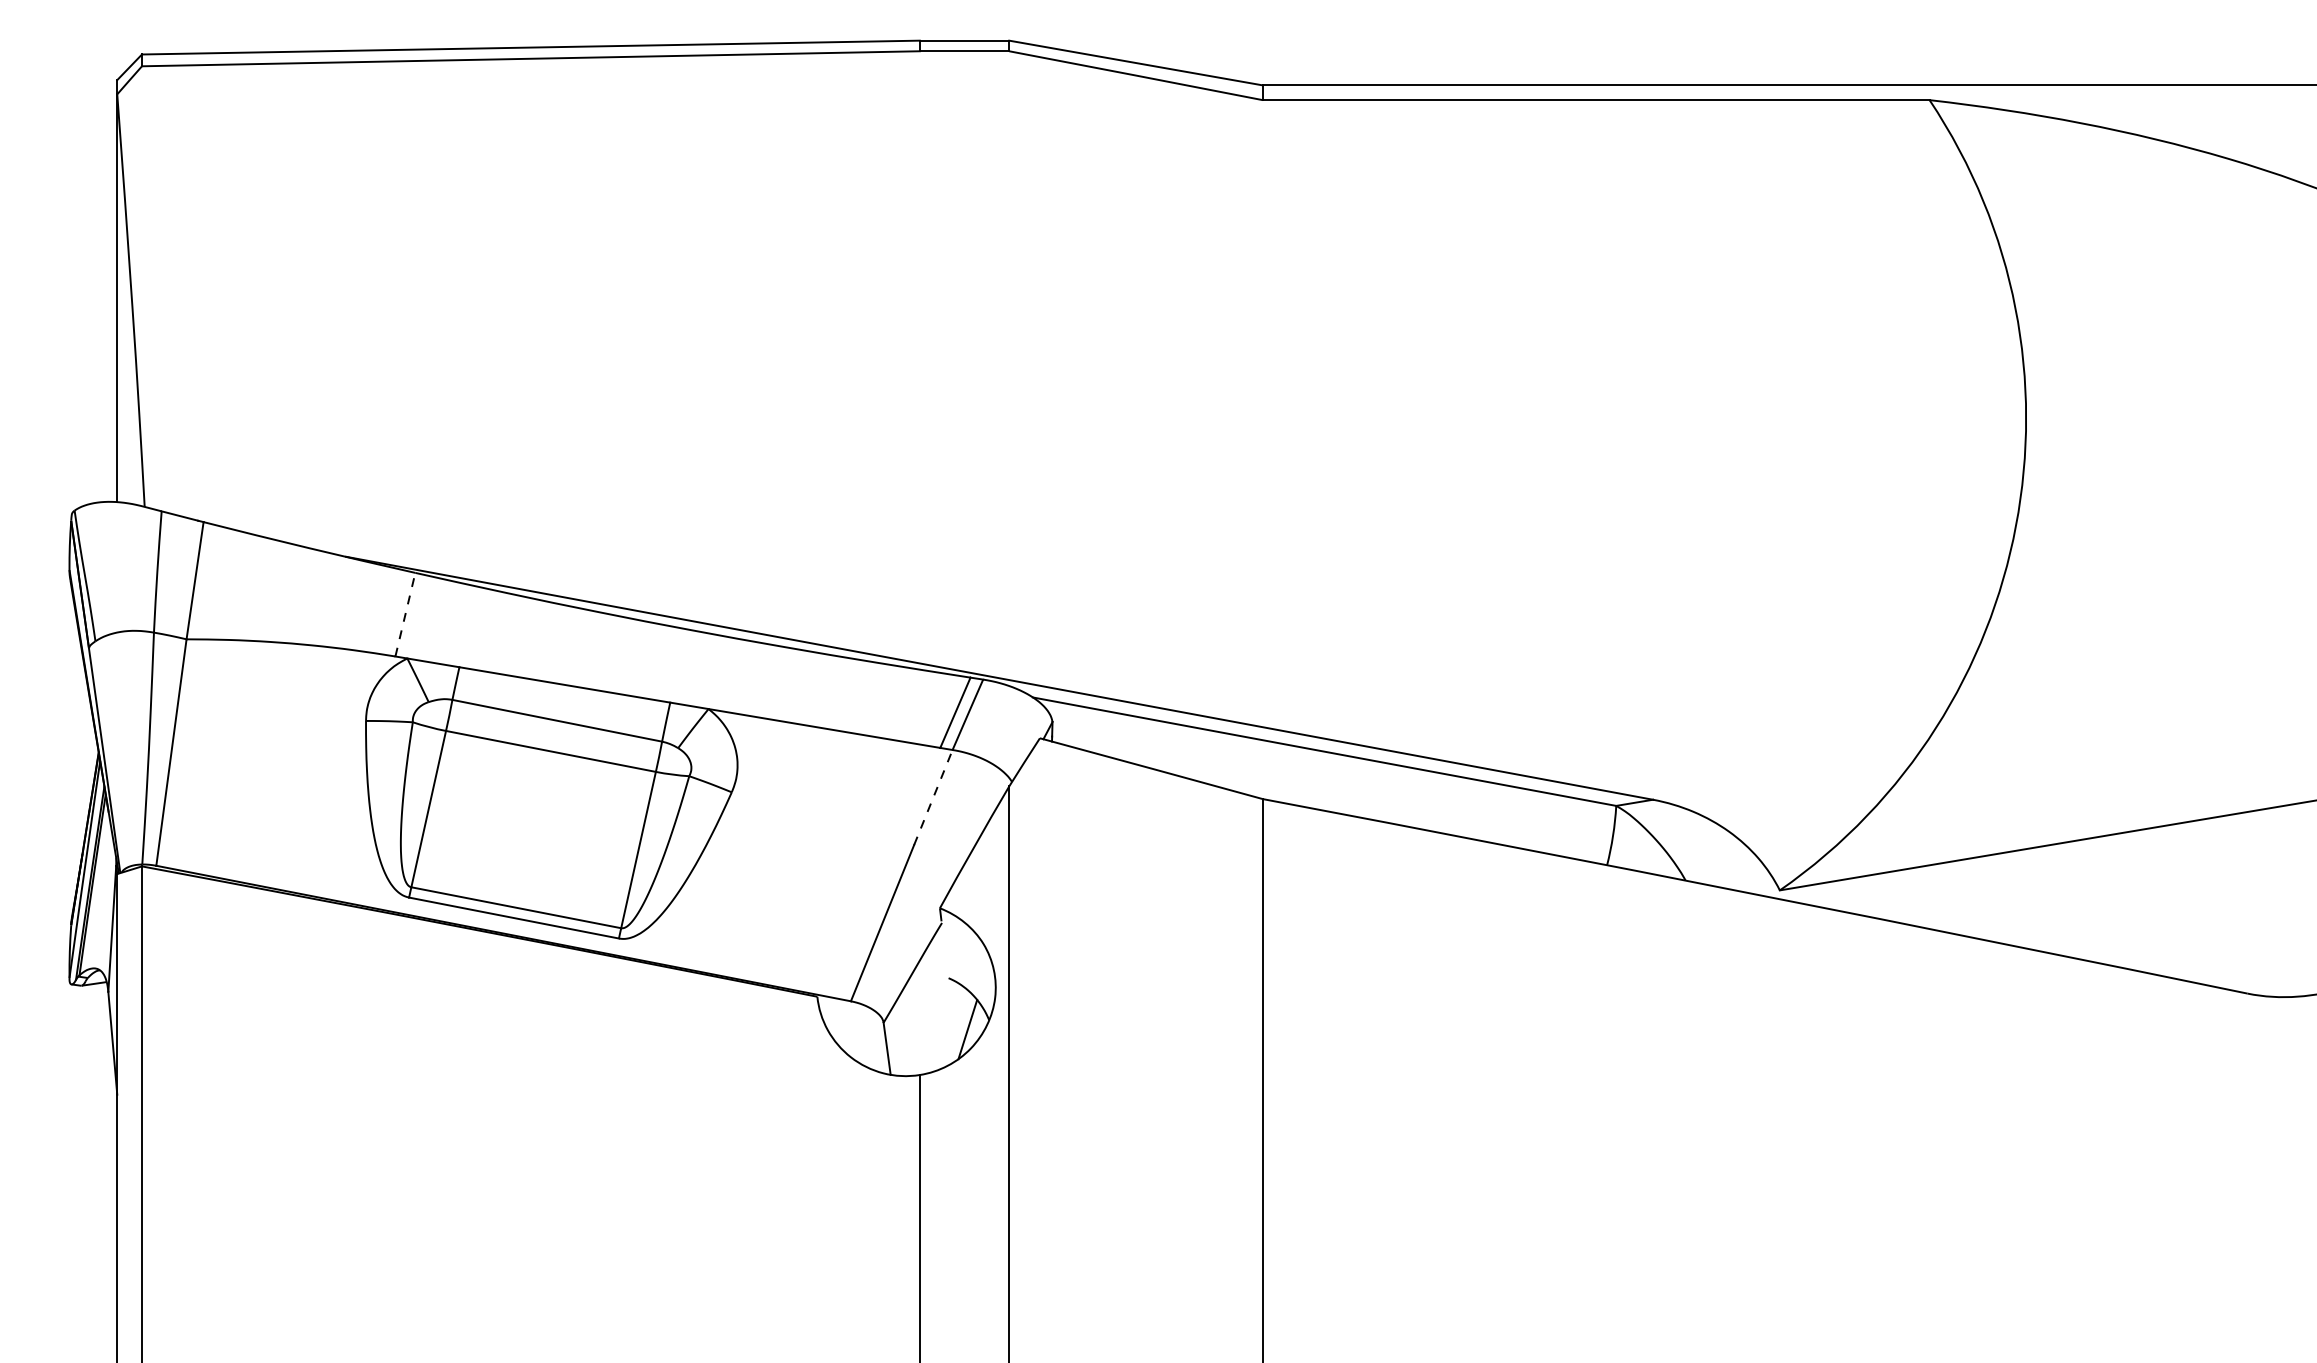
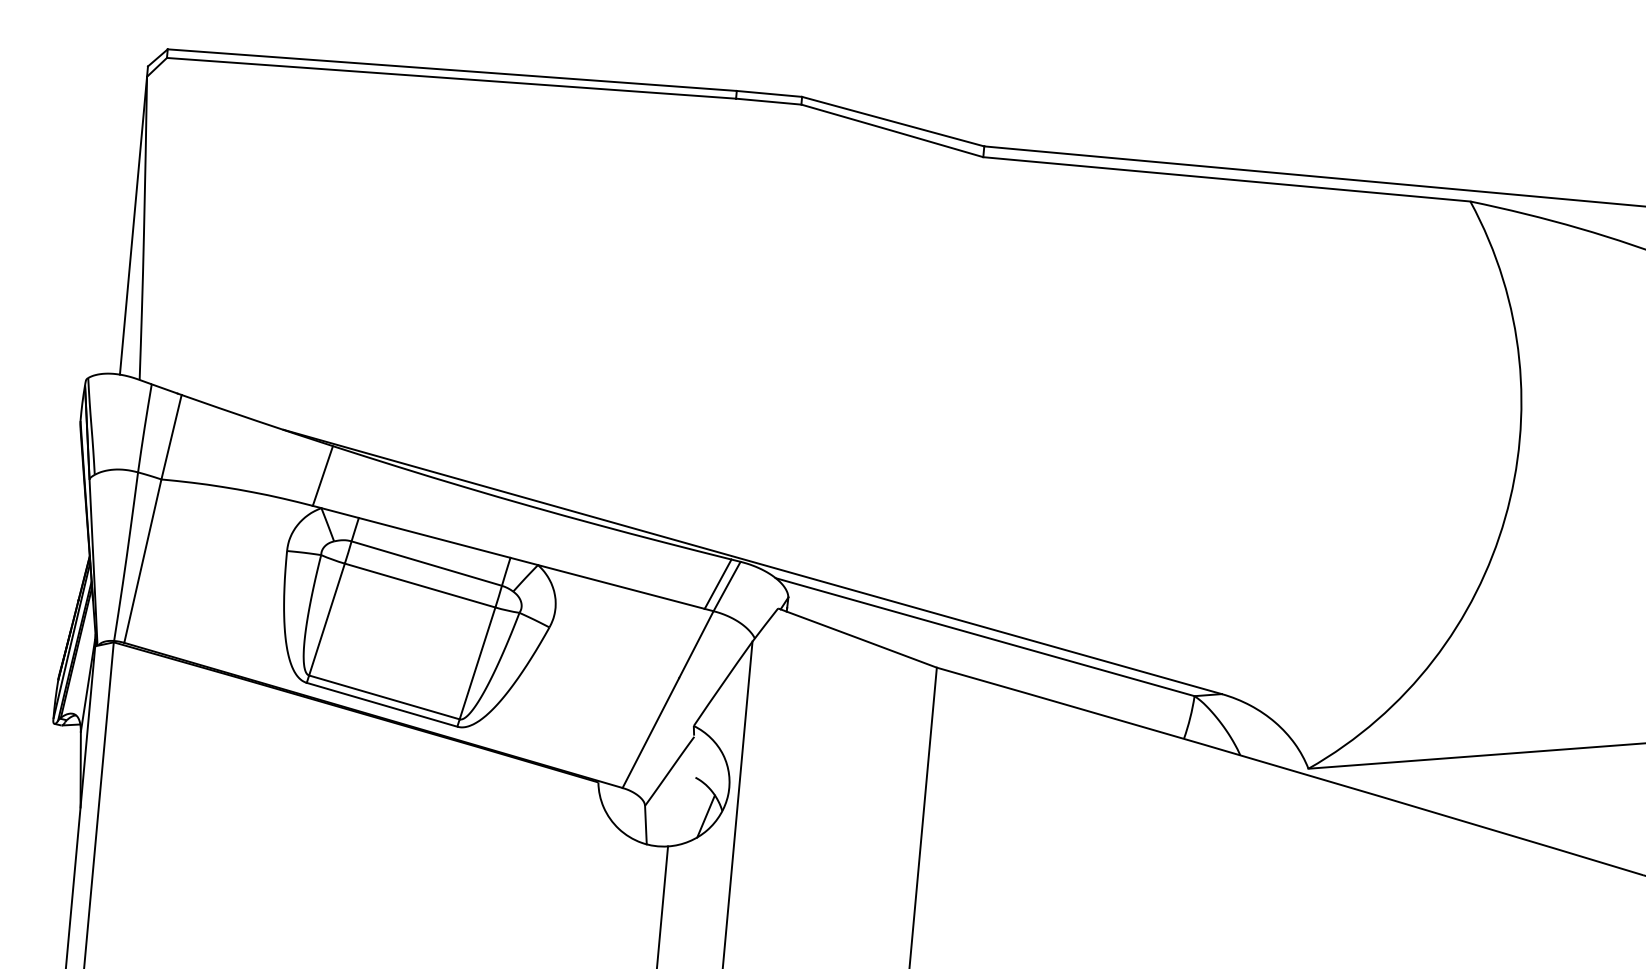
line: (405, 614) -> (322, 475), dashed -> solid
line: (933, 797) -> (696, 644), dashed -> solid

